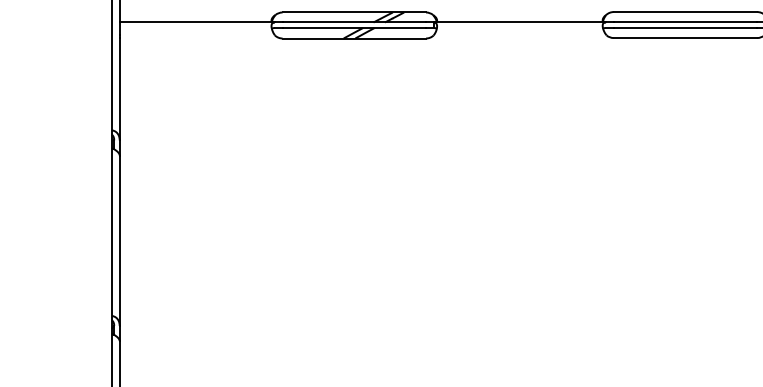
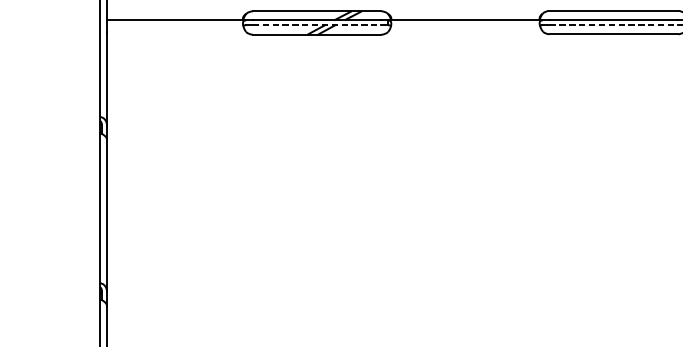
line: (354, 28) -> (317, 25), solid -> dashed
line: (685, 28) -> (613, 25), solid -> dashed

